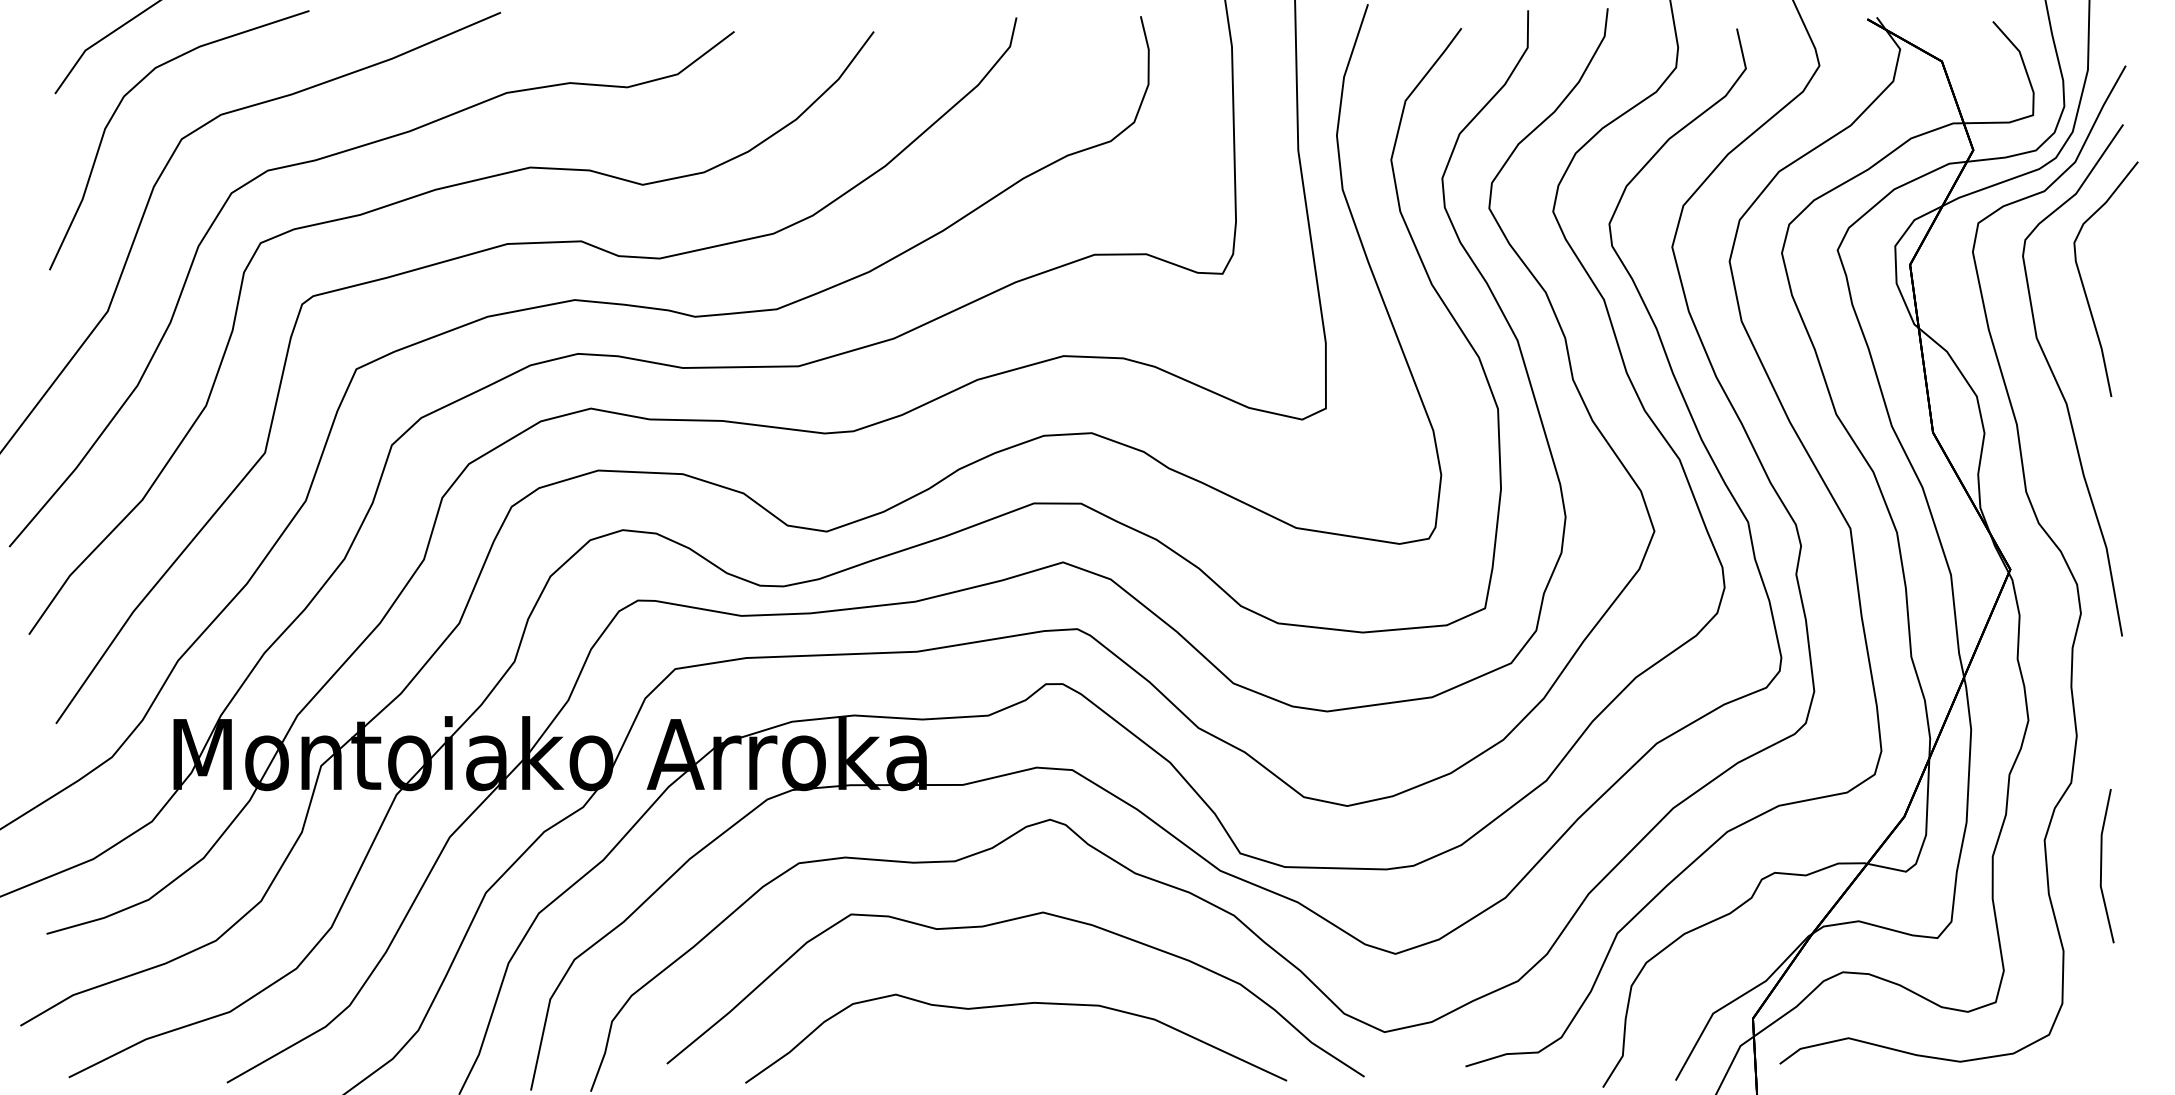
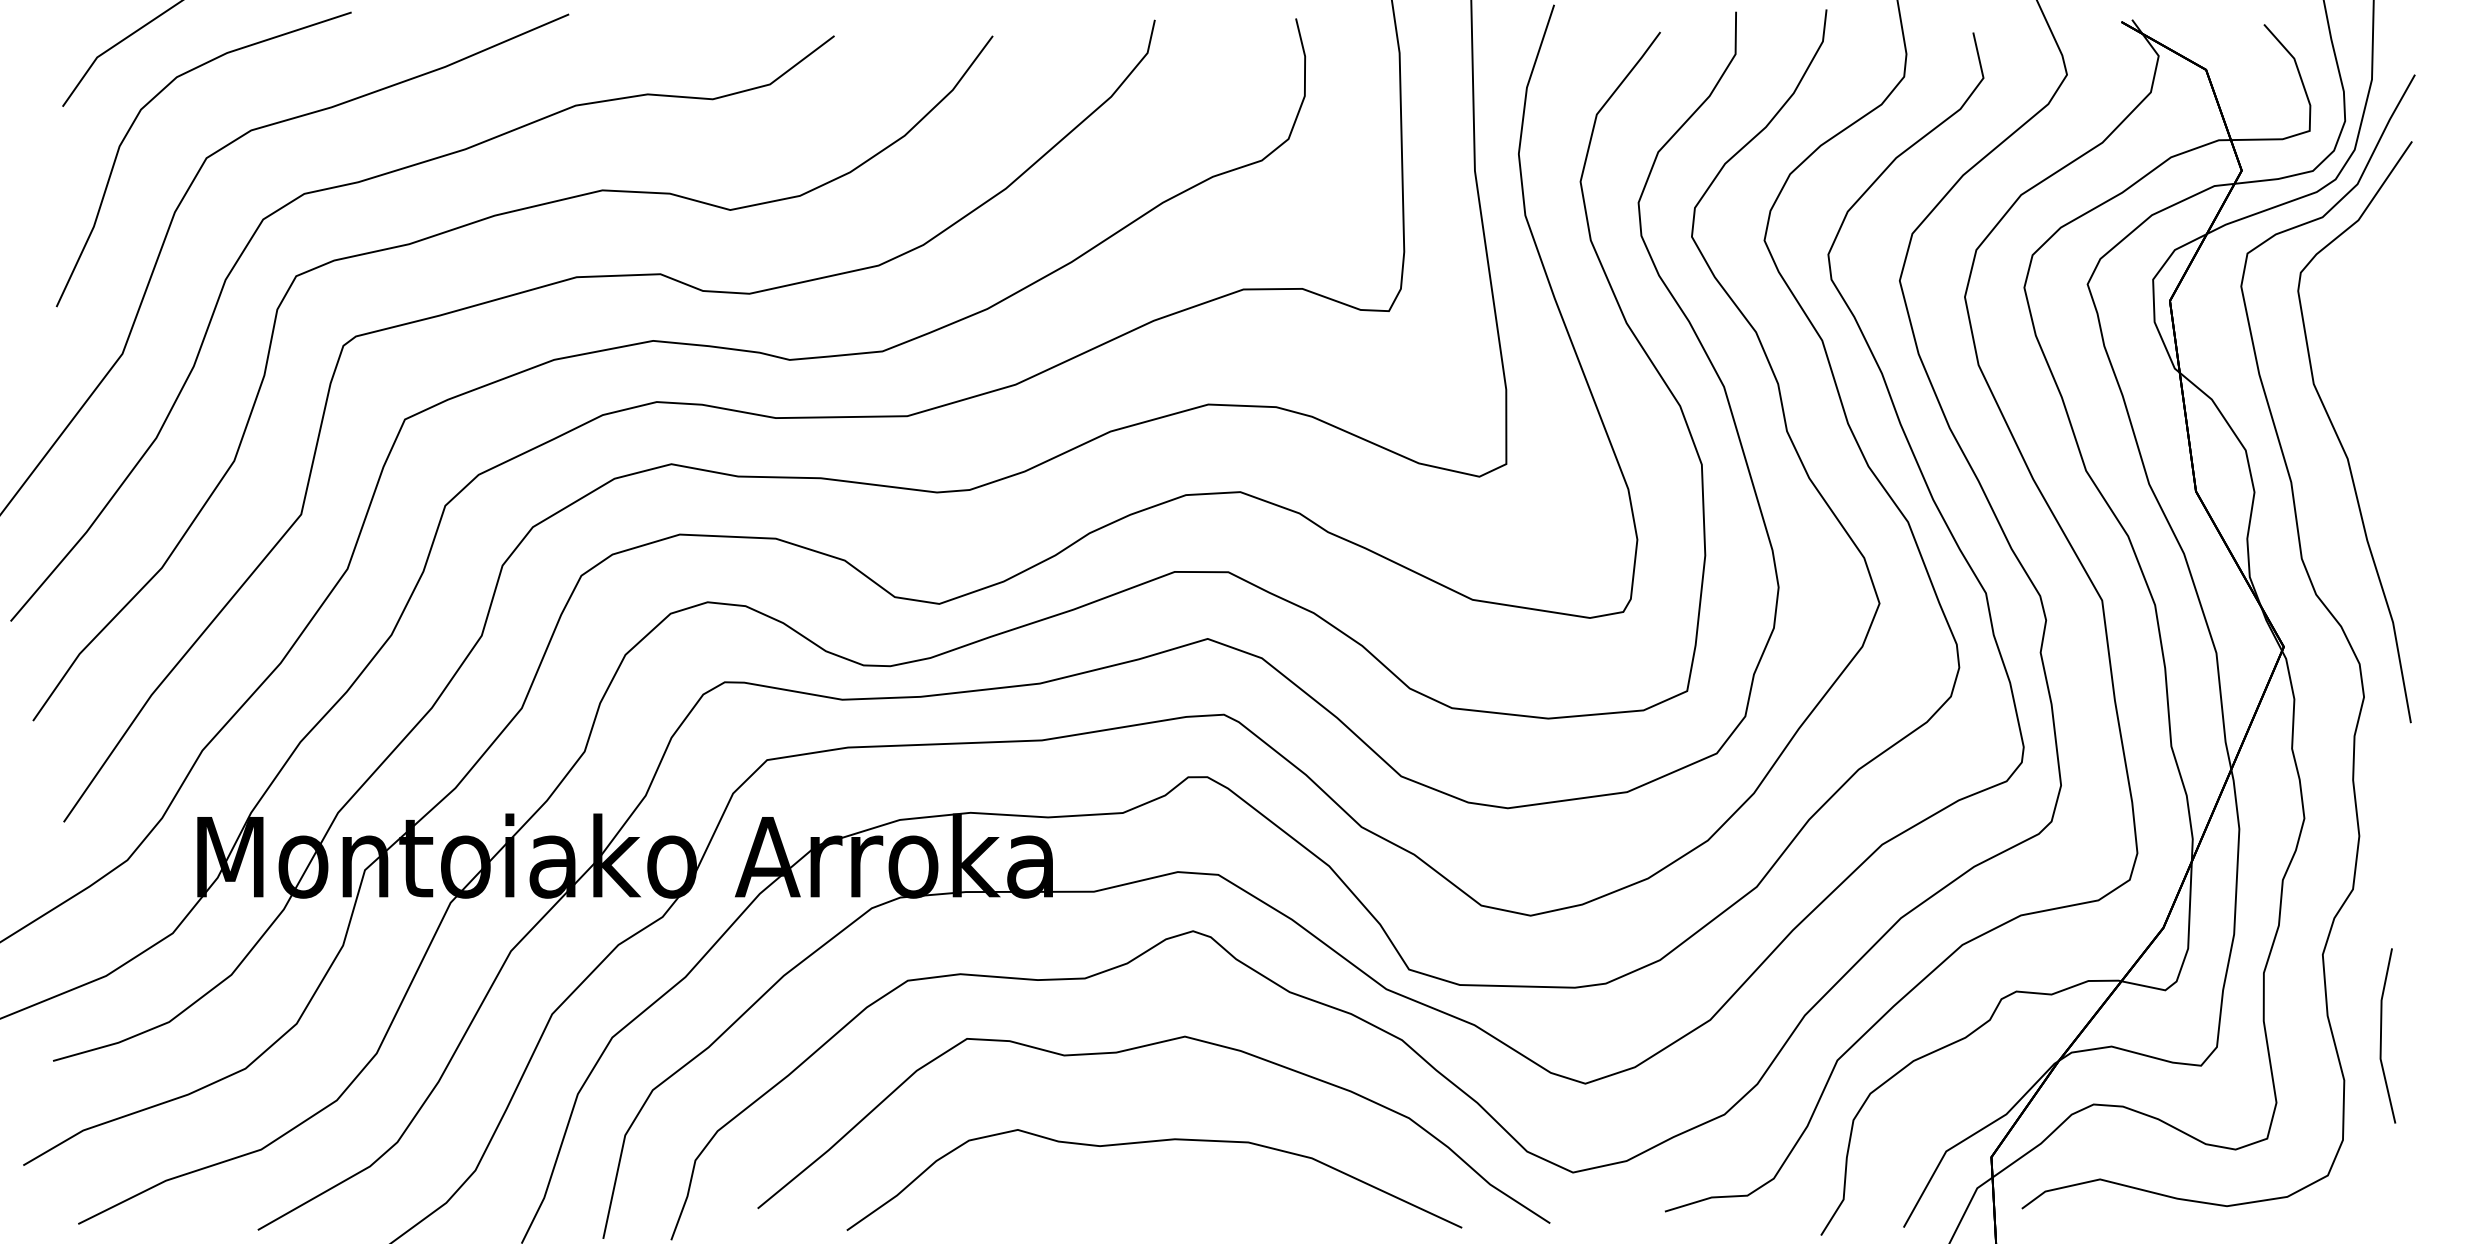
part: (2083, 285) -> (2367, 324), removed
line: (2101, 865) -> (2381, 1035), moved

